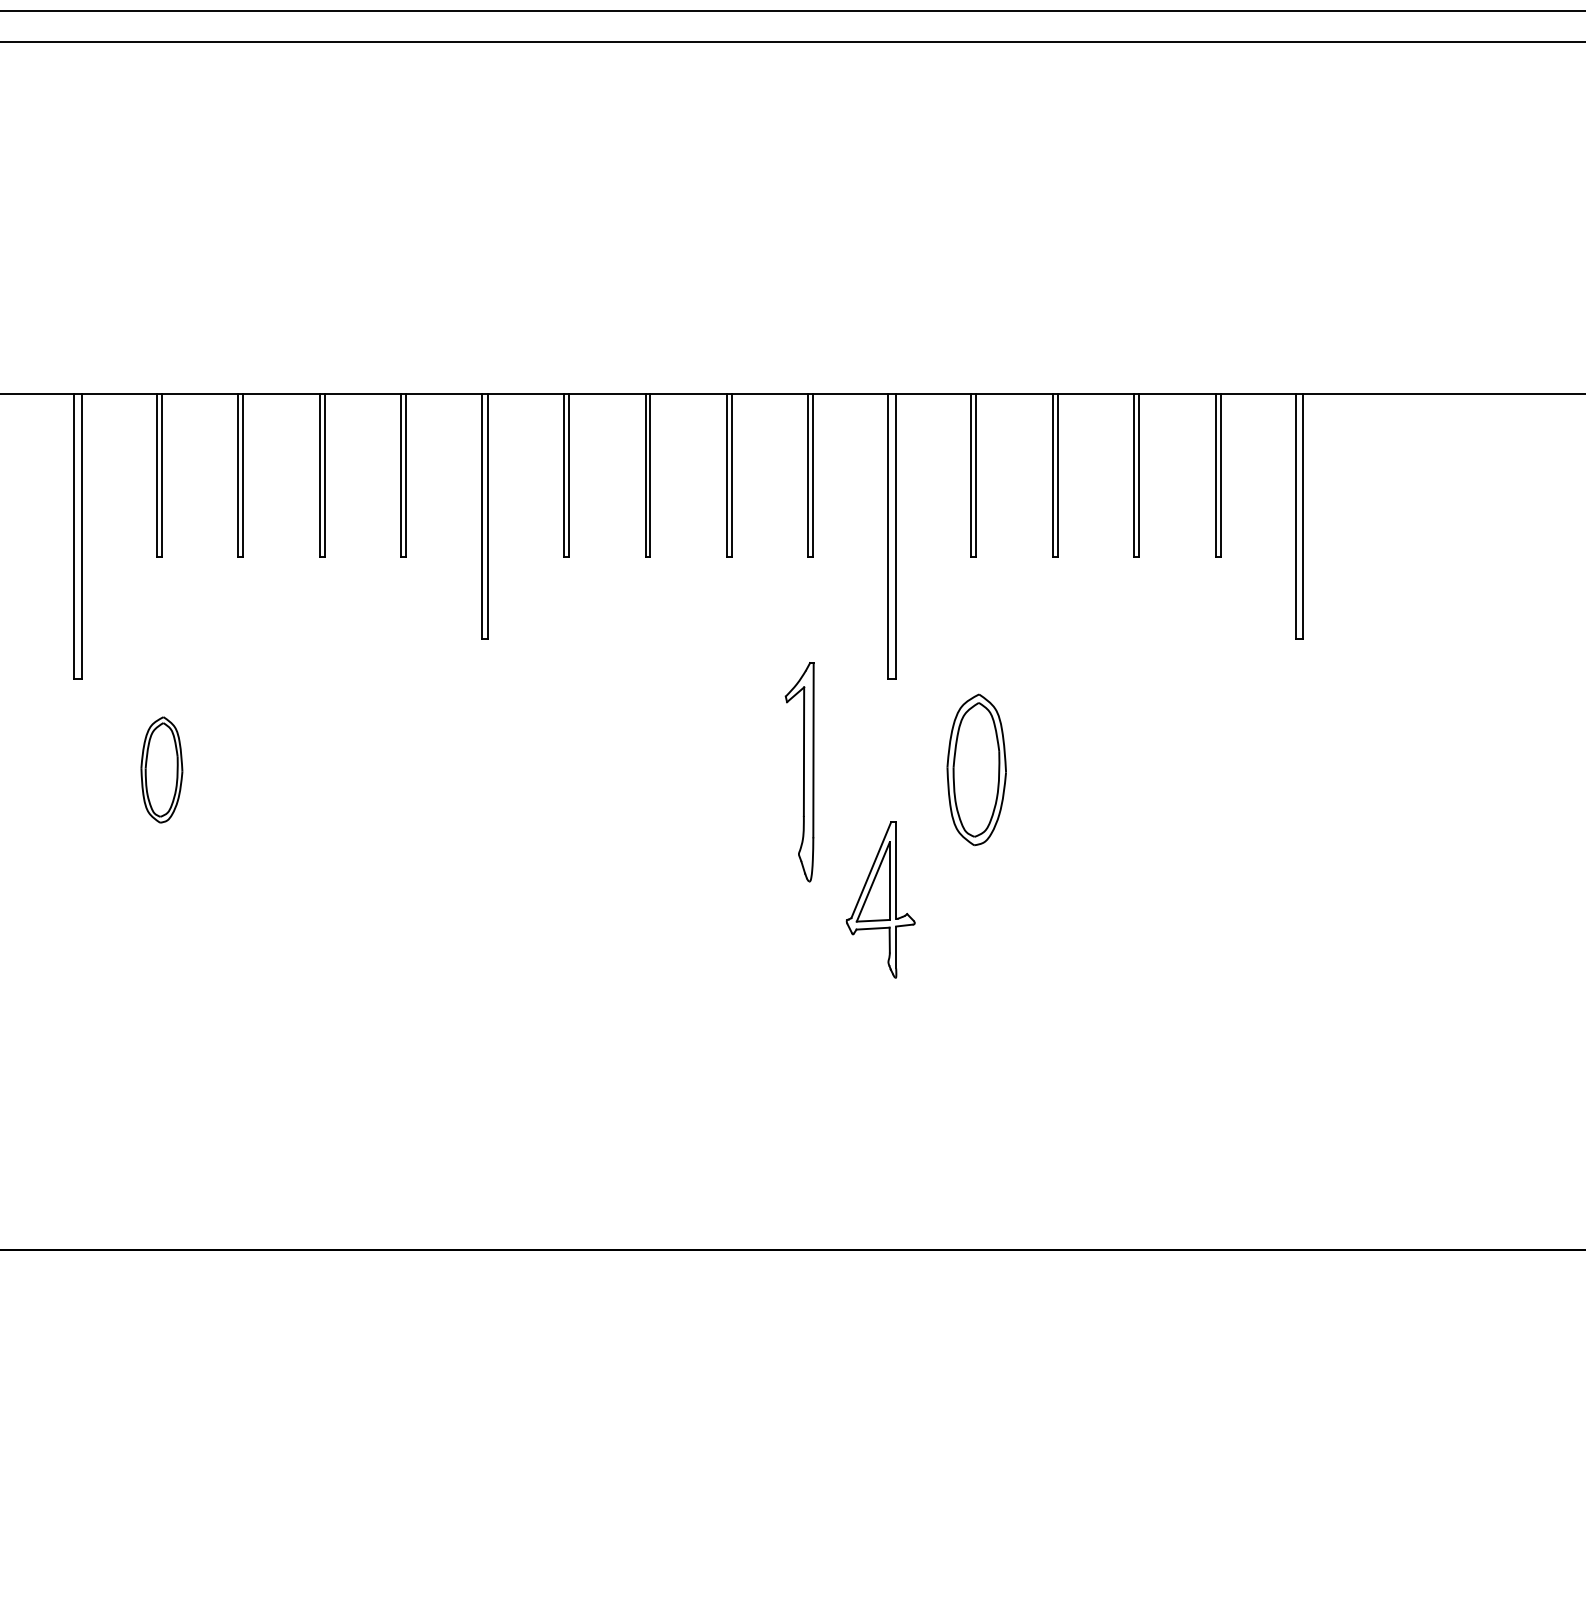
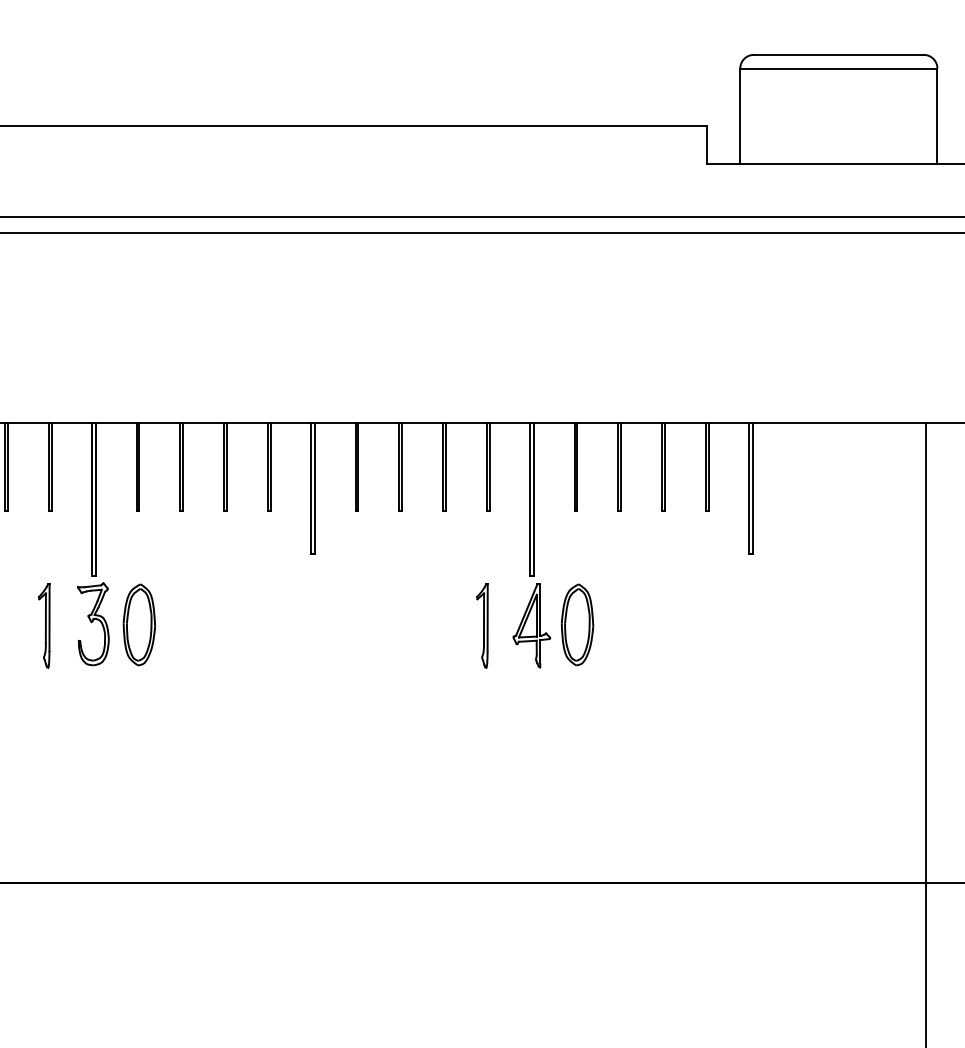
part: (76, 769) -> (93, 624), added
part: (160, 769) -> (138, 624), size x1.43
part: (800, 771) -> (482, 625), size x0.71
part: (879, 899) -> (531, 625), moved

